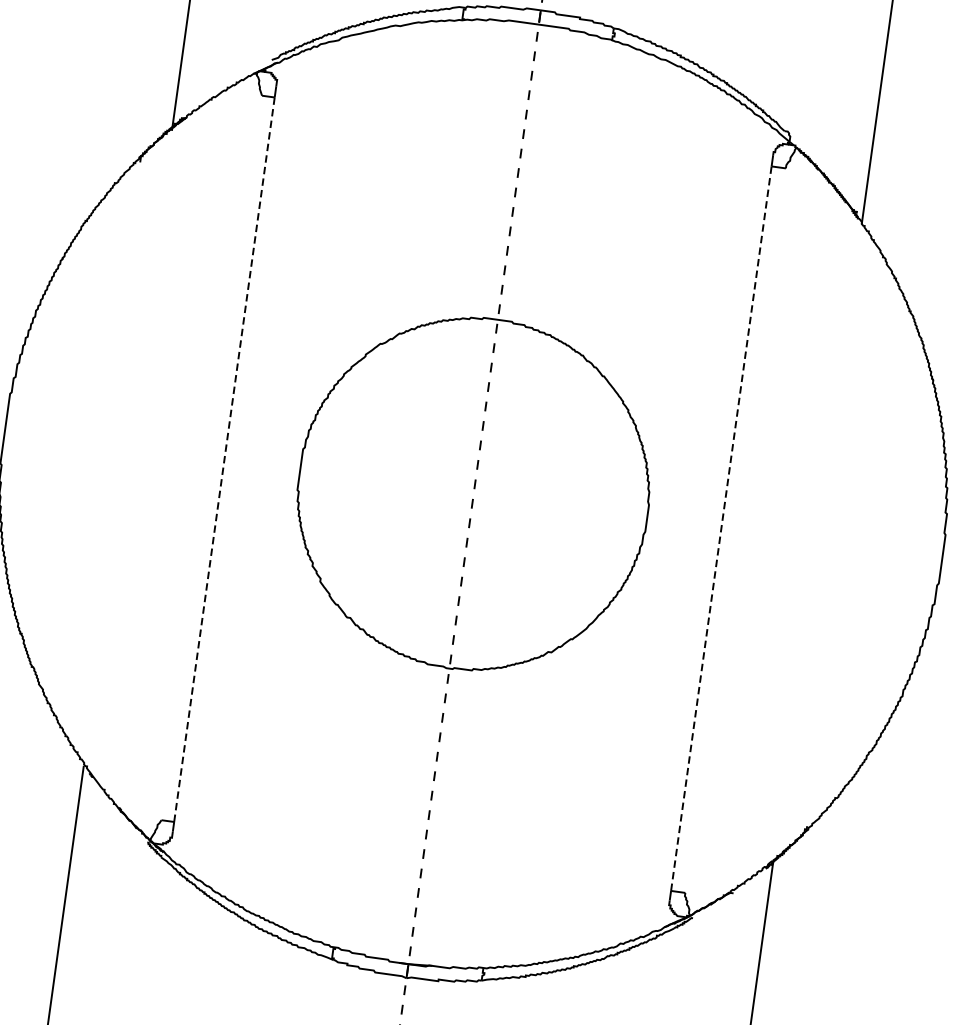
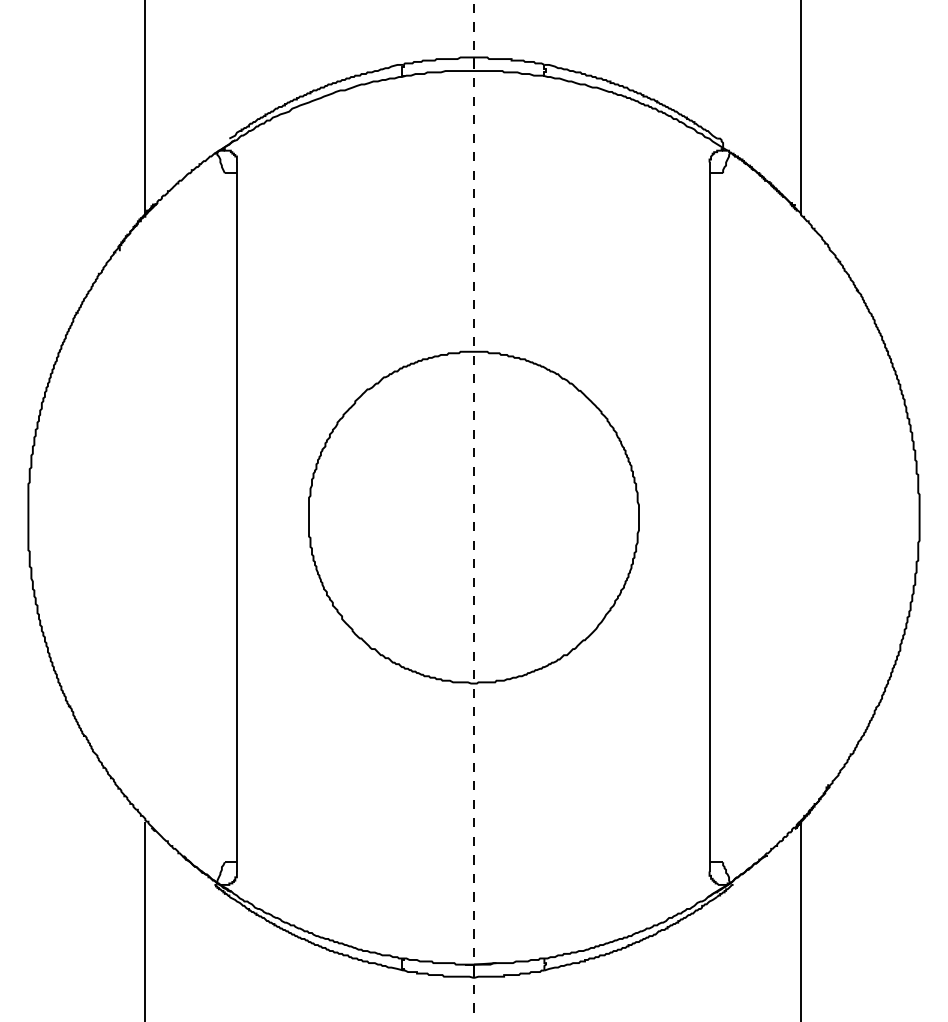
line: (224, 459) -> (236, 517), dashed -> solid
line: (721, 528) -> (709, 517), dashed -> solid

